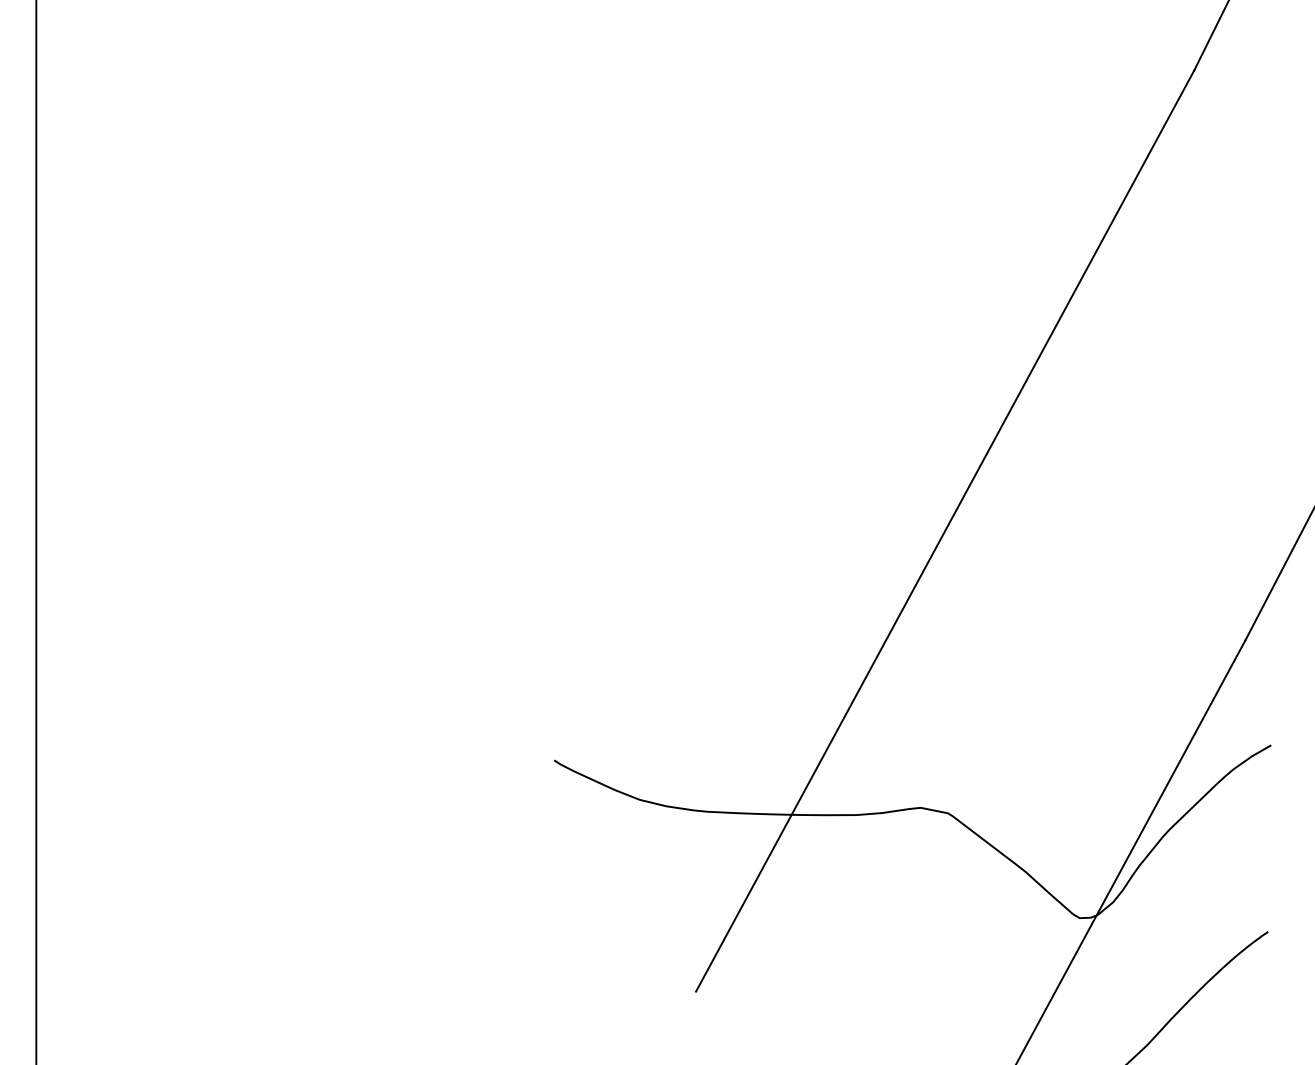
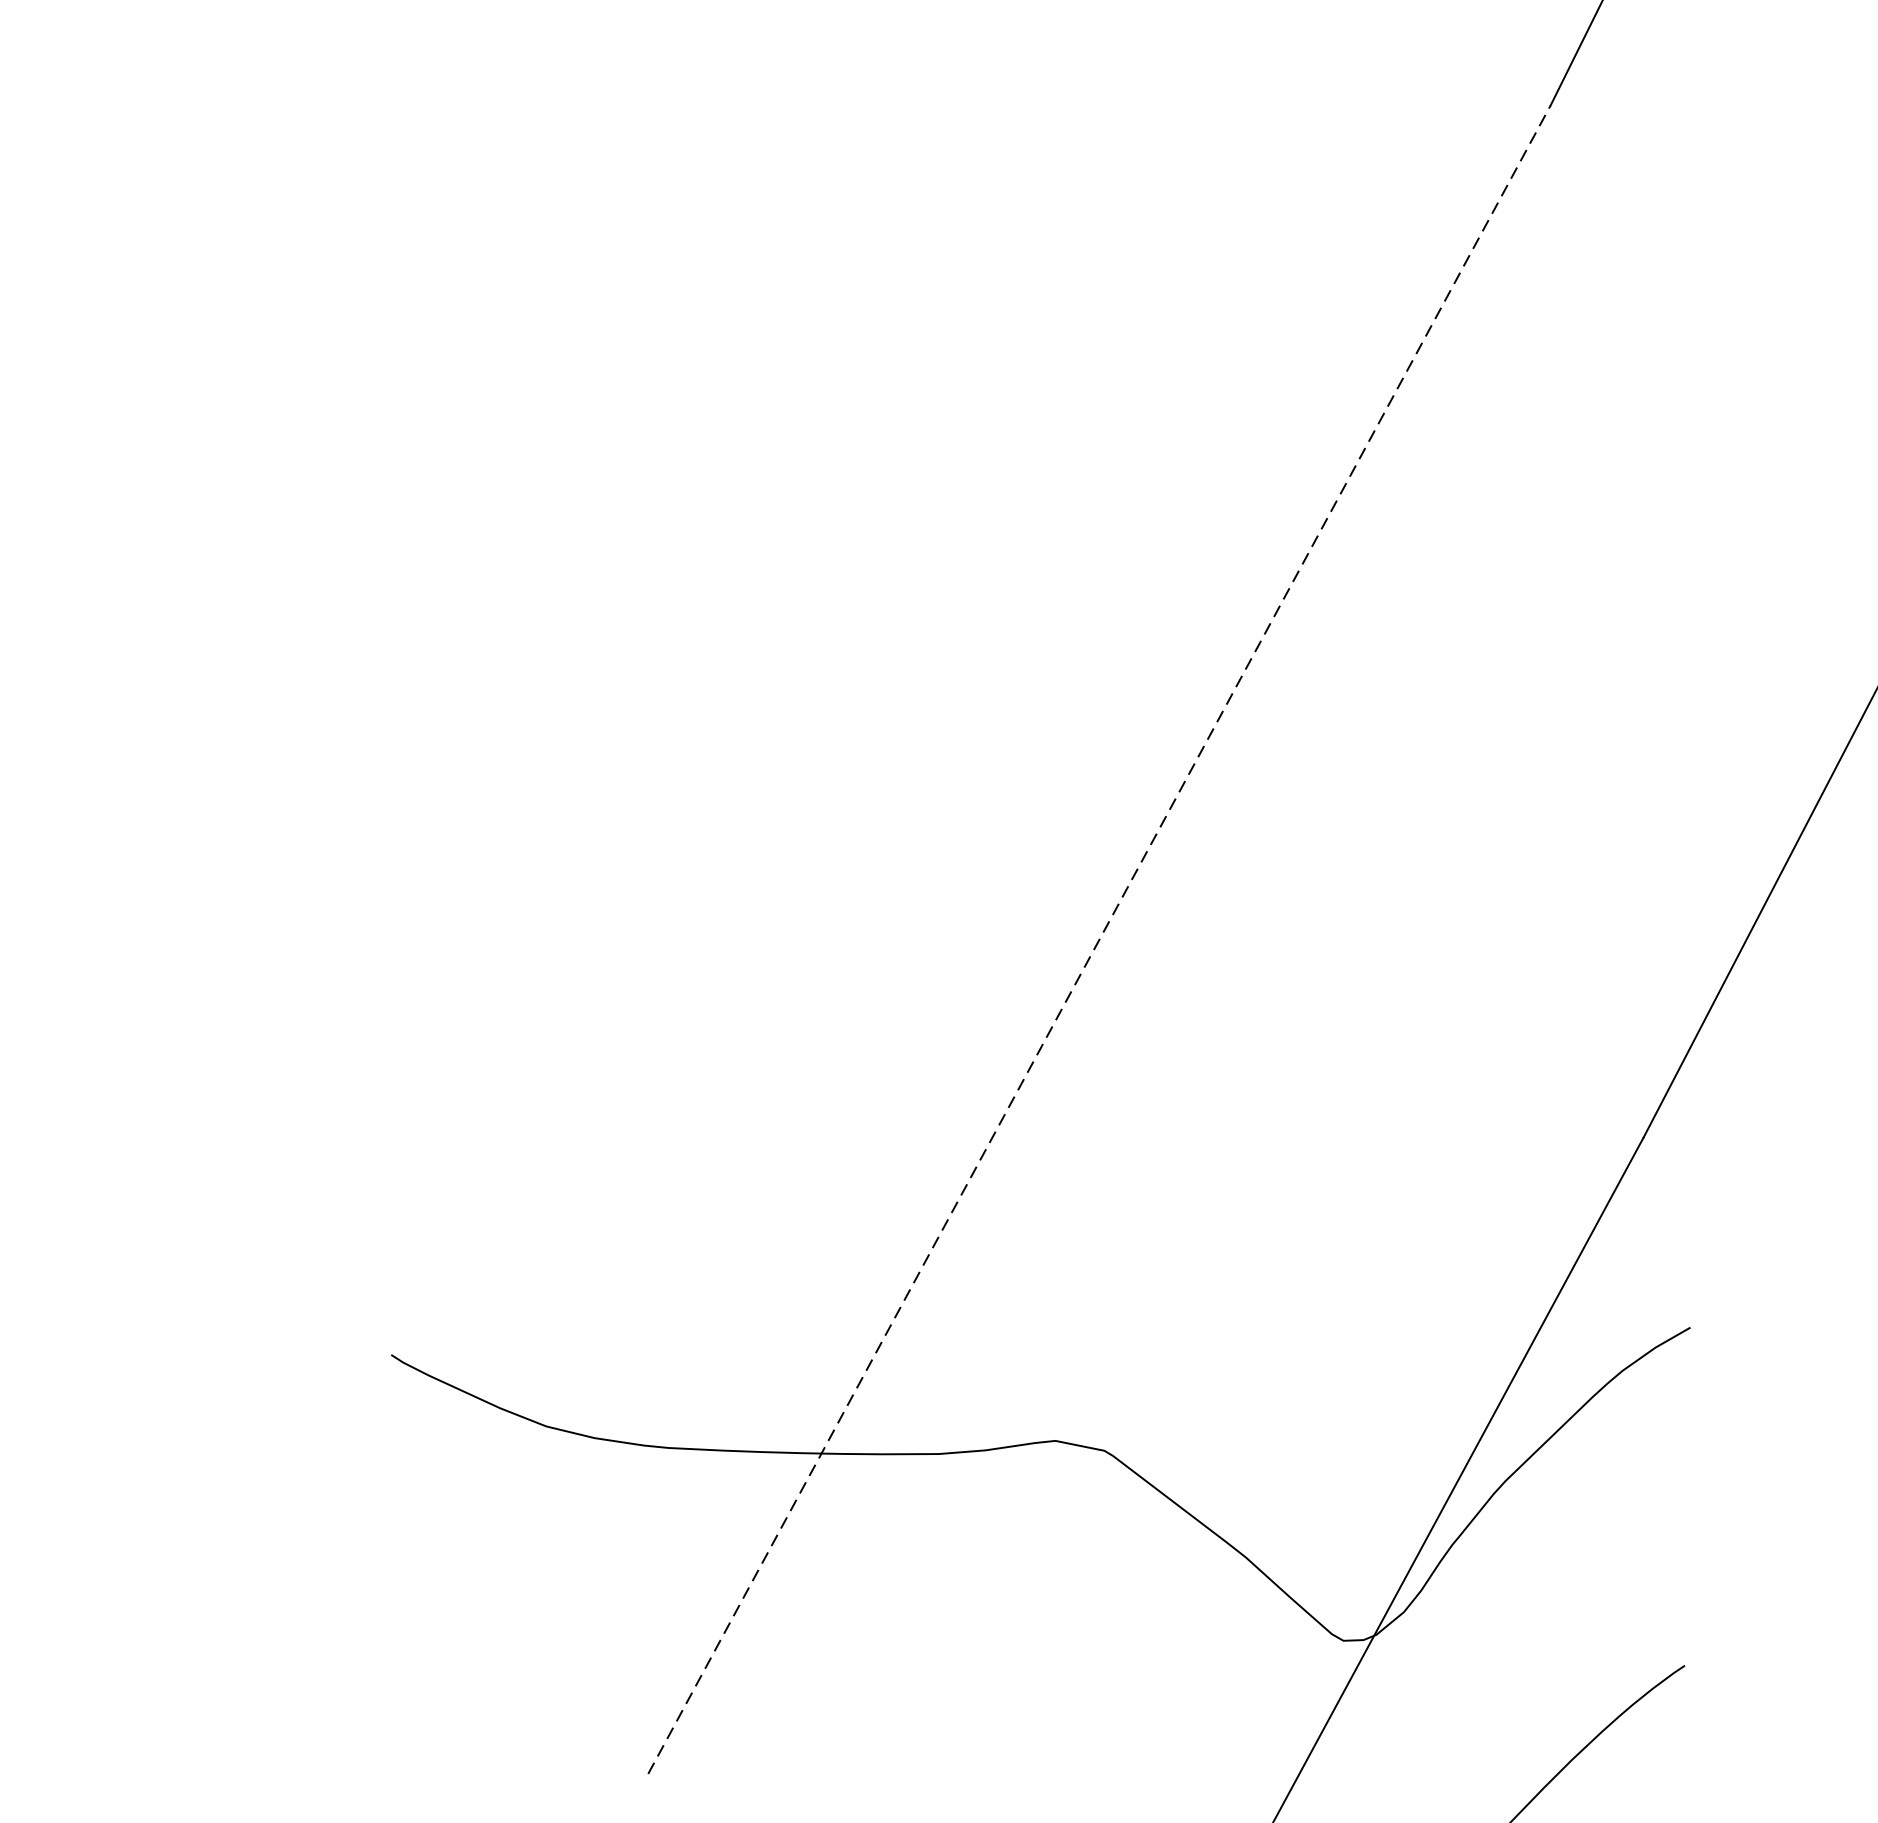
line: (945, 531) -> (1100, 940), solid -> dashed

